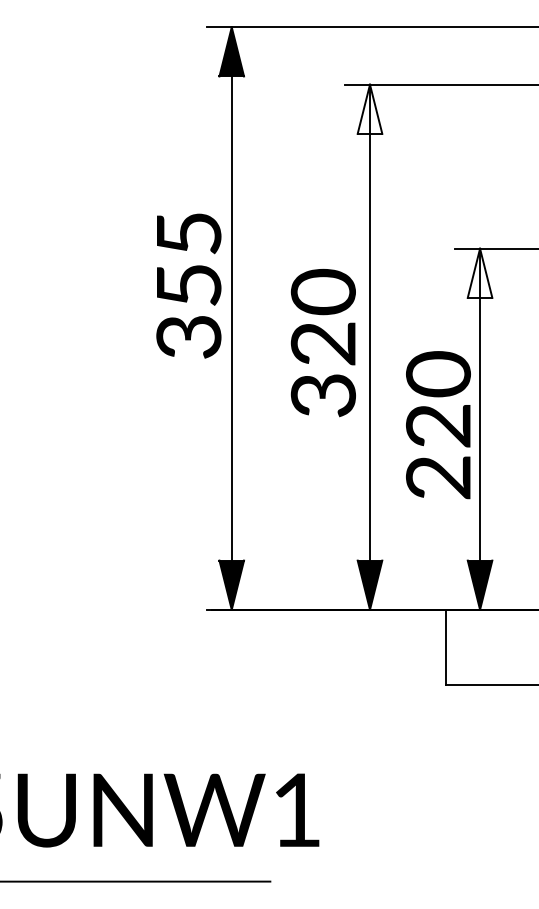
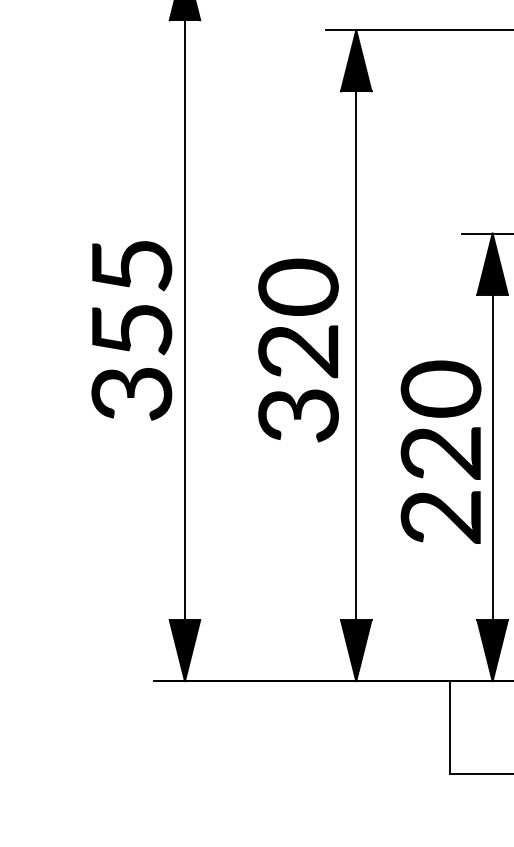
fill: (369, 108) -> (355, 59), added
fill: (479, 272) -> (491, 263), added
text: (188, 285) -> (131, 330), moved

